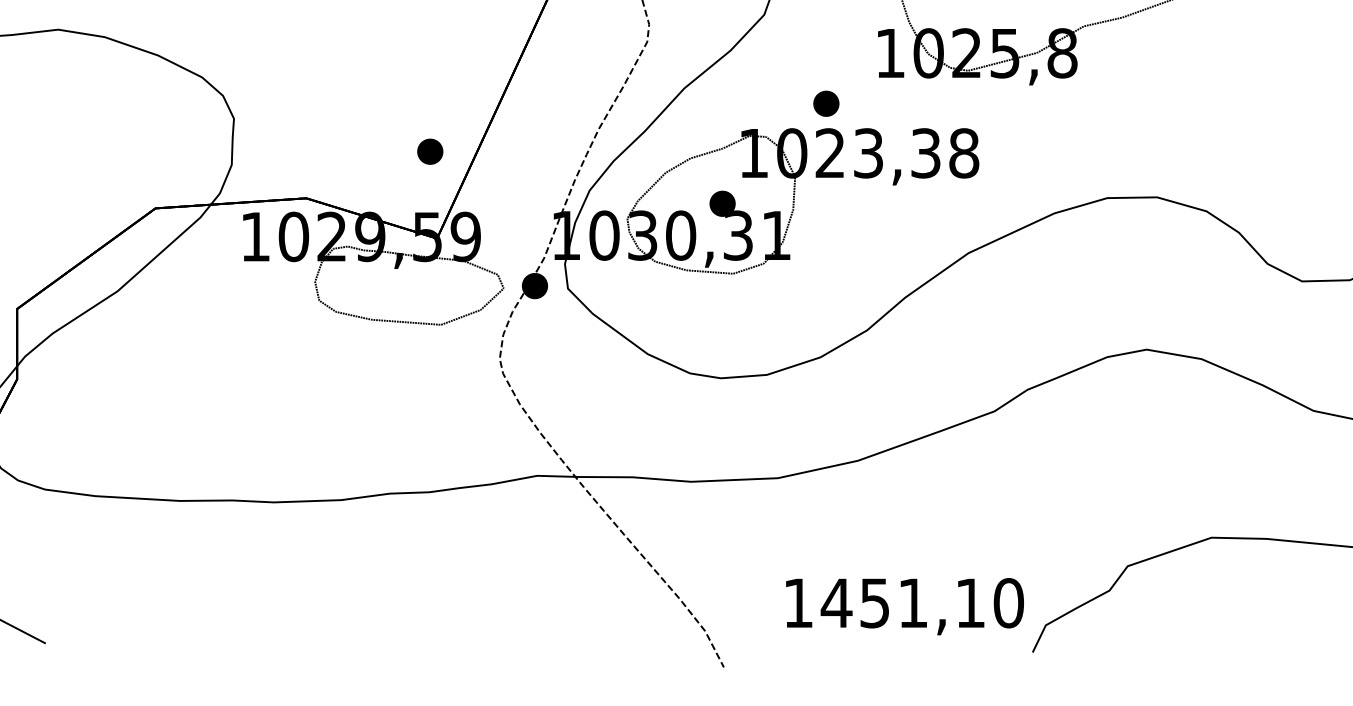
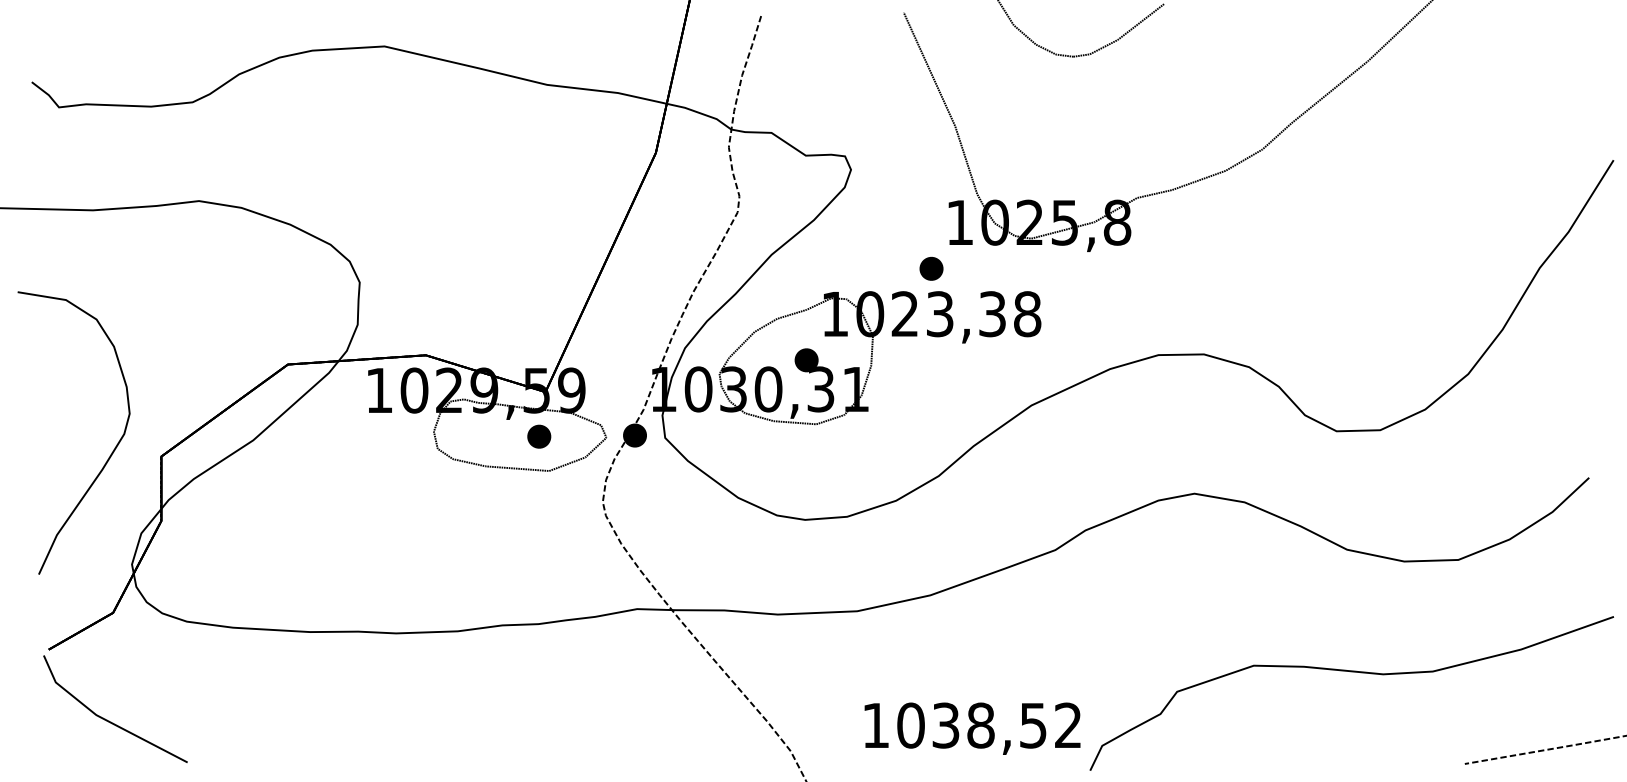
part: (826, 103) -> (931, 268), moved
part: (430, 151) -> (539, 436), moved
text: (922, 603) -> (989, 725), 1451,10 -> 1038,52

